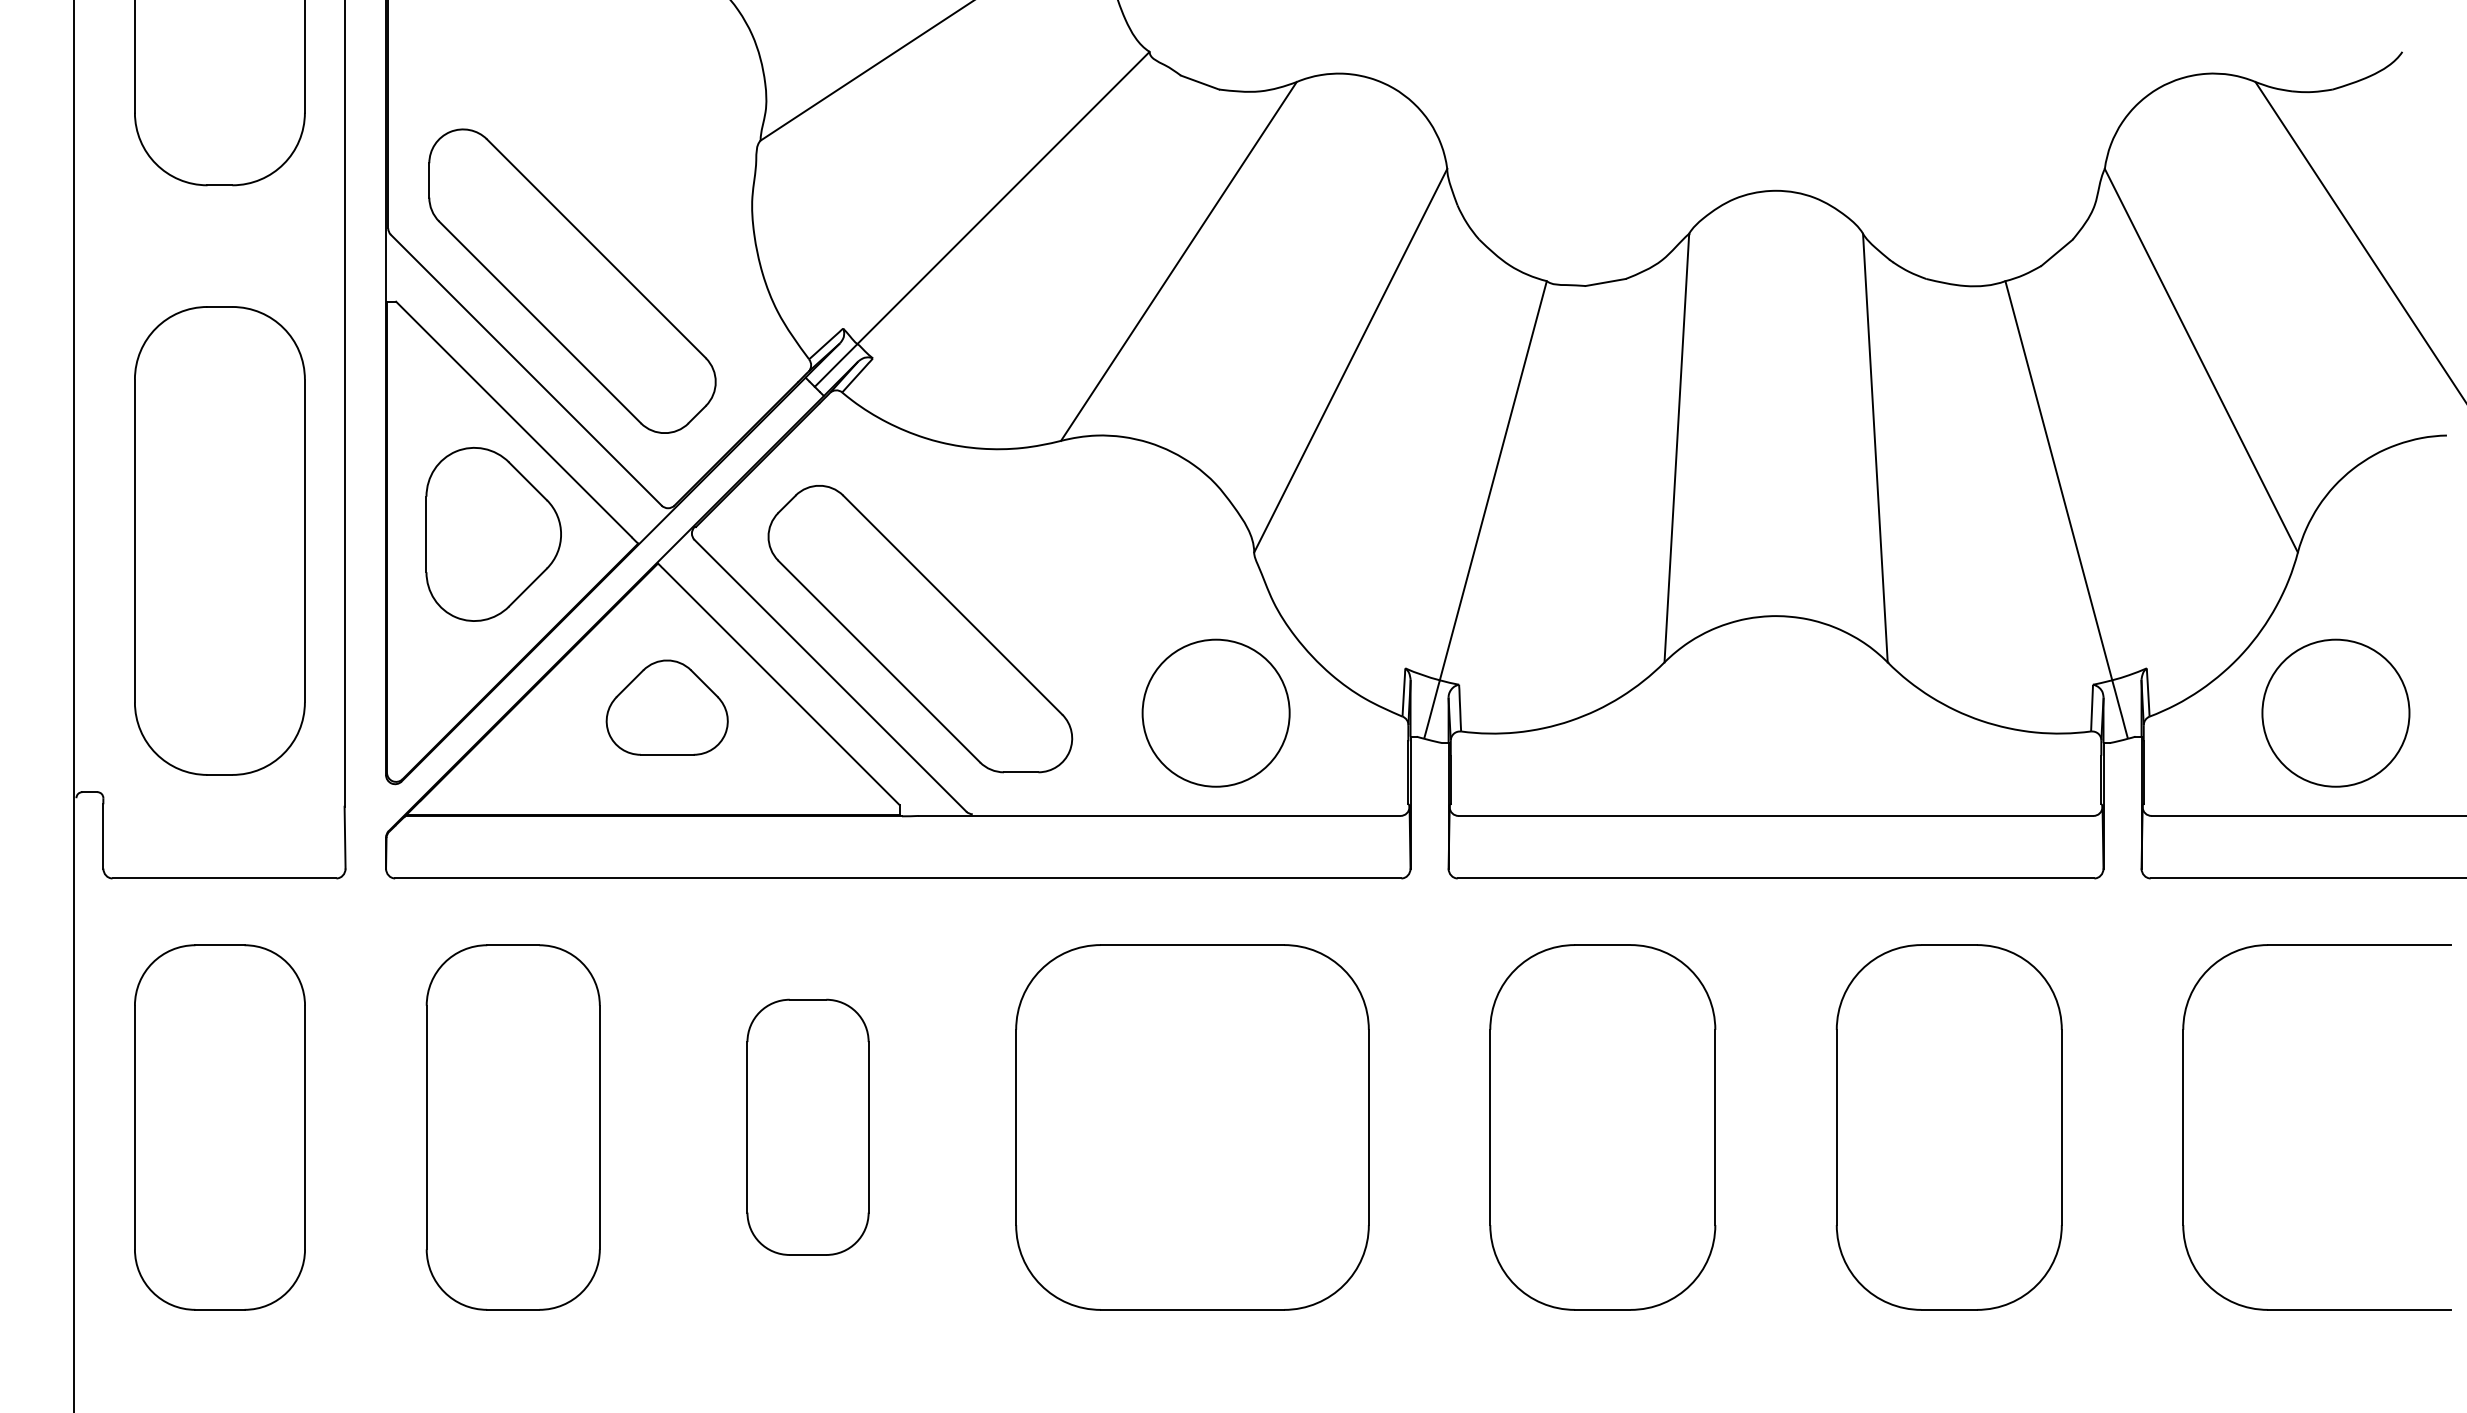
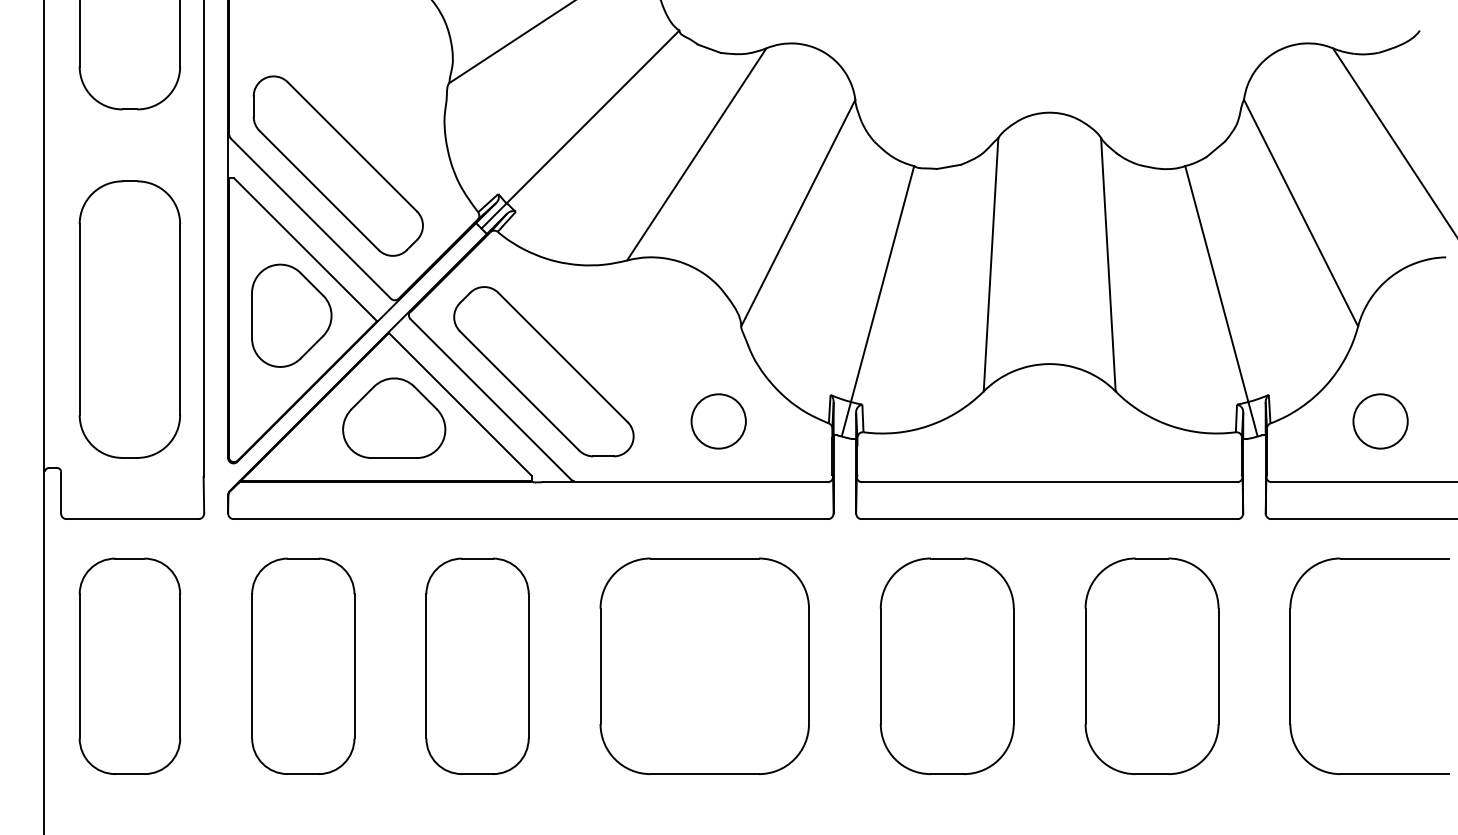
part: (667, 706) -> (394, 417), size x1.43
circle: (1215, 713) -> (718, 421), size x0.62
circle: (2335, 713) -> (1380, 421), size x0.62
part: (807, 1126) -> (477, 665), size x1.43

